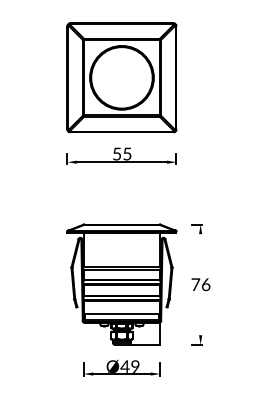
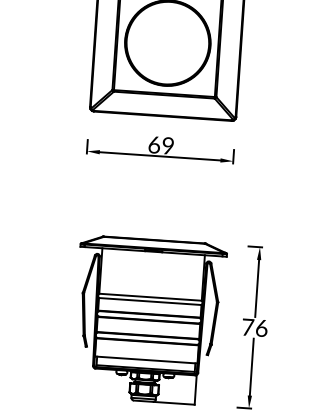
text: (122, 153) -> (161, 144), 55 -> 69
line: (200, 255) -> (256, 288), added
line: (200, 313) -> (251, 366), added

